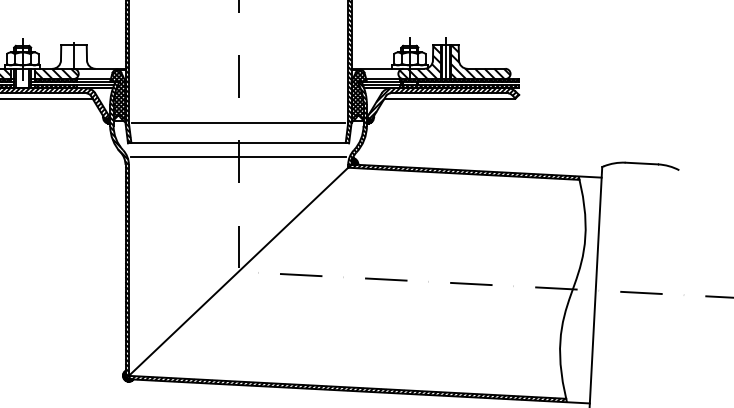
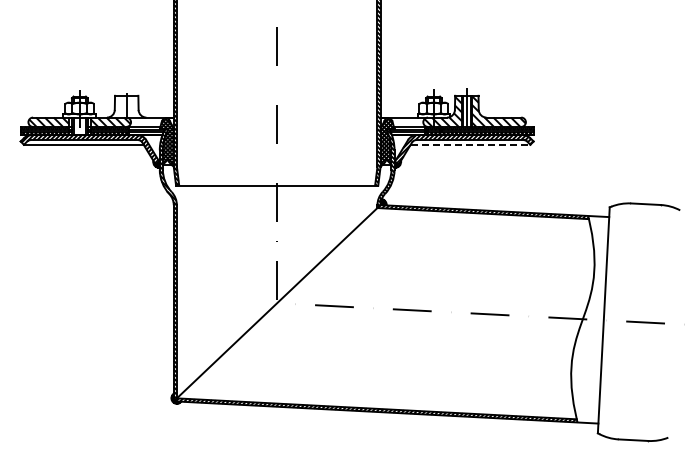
line: (449, 98) -> (470, 144), solid -> dashed
line: (238, 123) -> (277, 167), removed
line: (237, 157) -> (276, 198), removed

